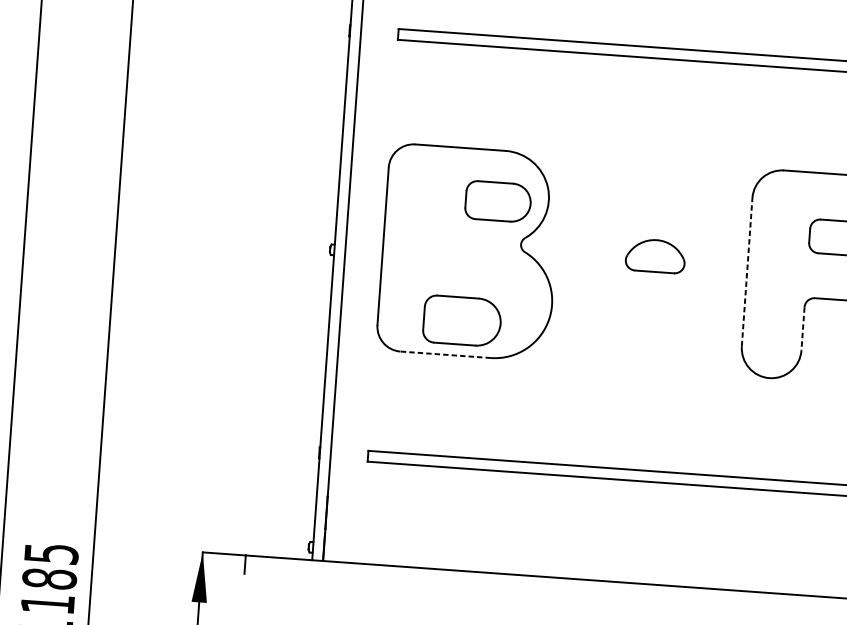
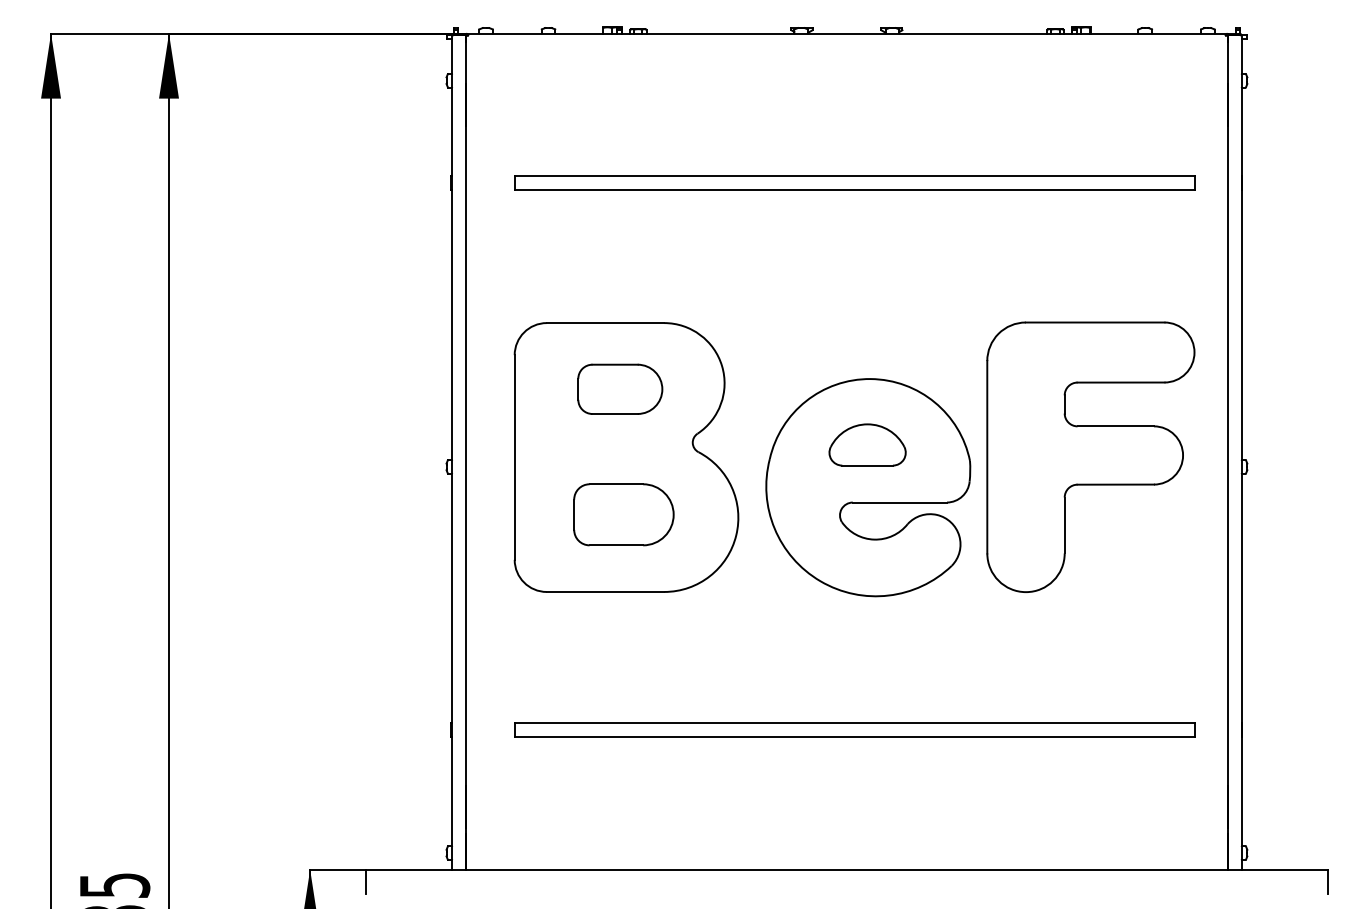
part: (498, 201) -> (620, 388), moved
line: (747, 271) -> (987, 456), dashed -> solid
part: (653, 288) -> (868, 487), added
part: (462, 320) -> (623, 514), moved
line: (802, 328) -> (1064, 525), dashed -> solid
line: (445, 354) -> (605, 591), dashed -> solid

